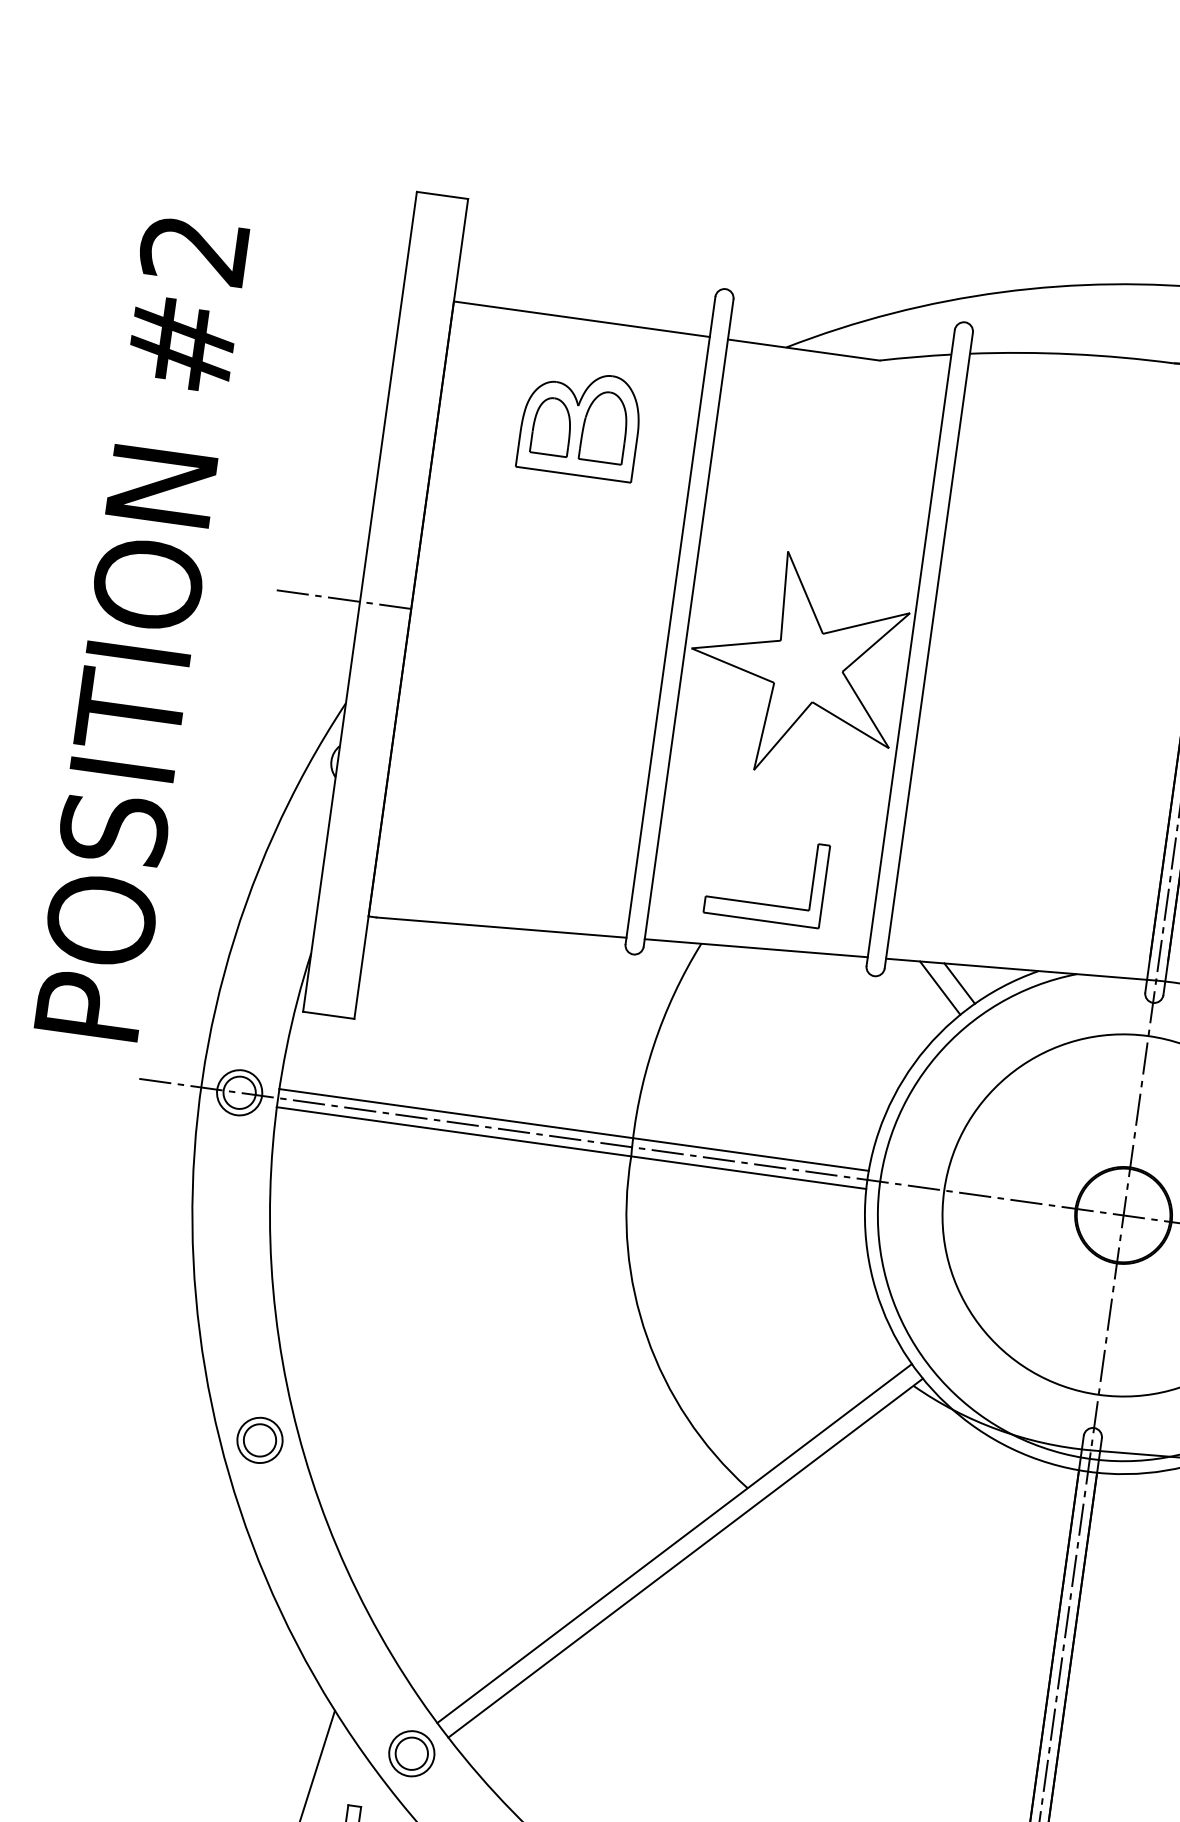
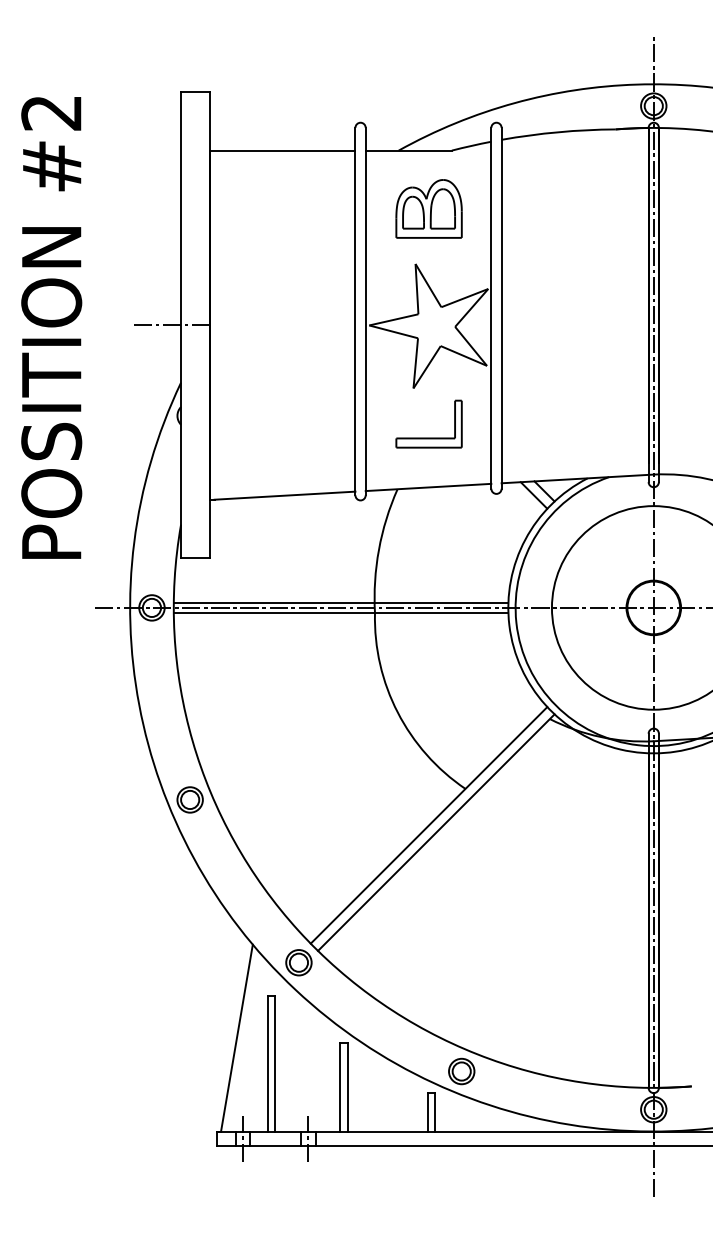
part: (579, 422) -> (428, 208), moved
text: (141, 627) -> (51, 327), moved
part: (762, 902) -> (428, 437), moved

